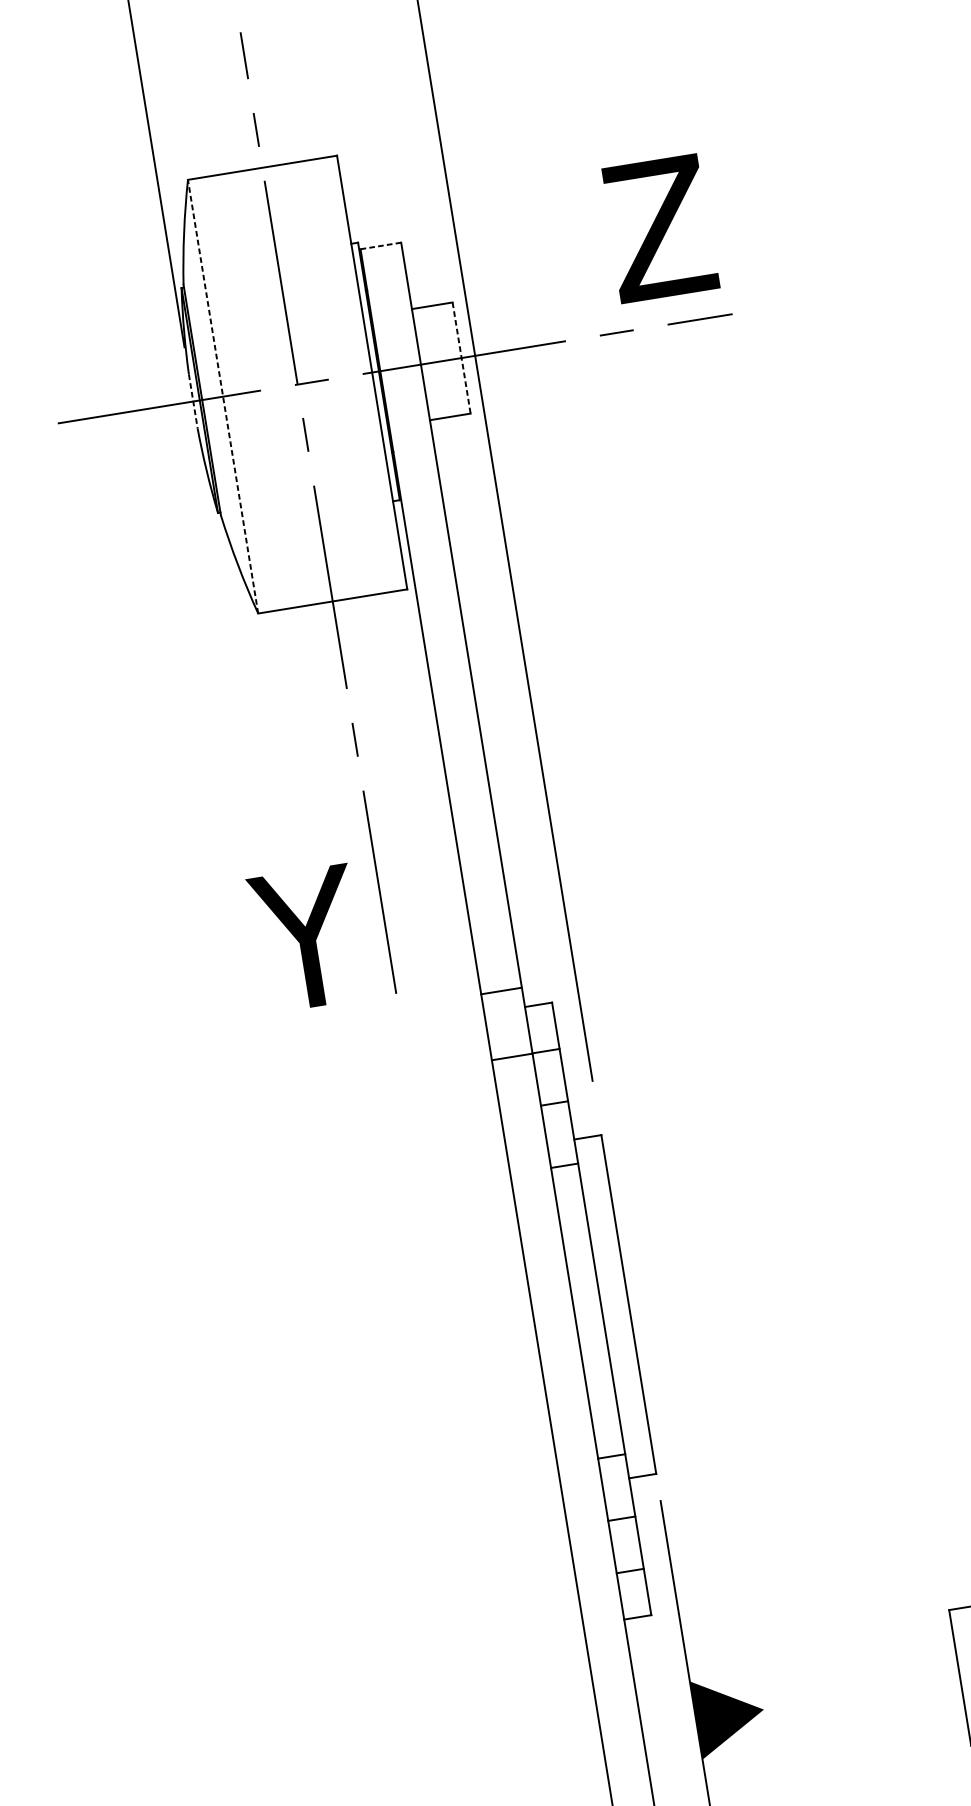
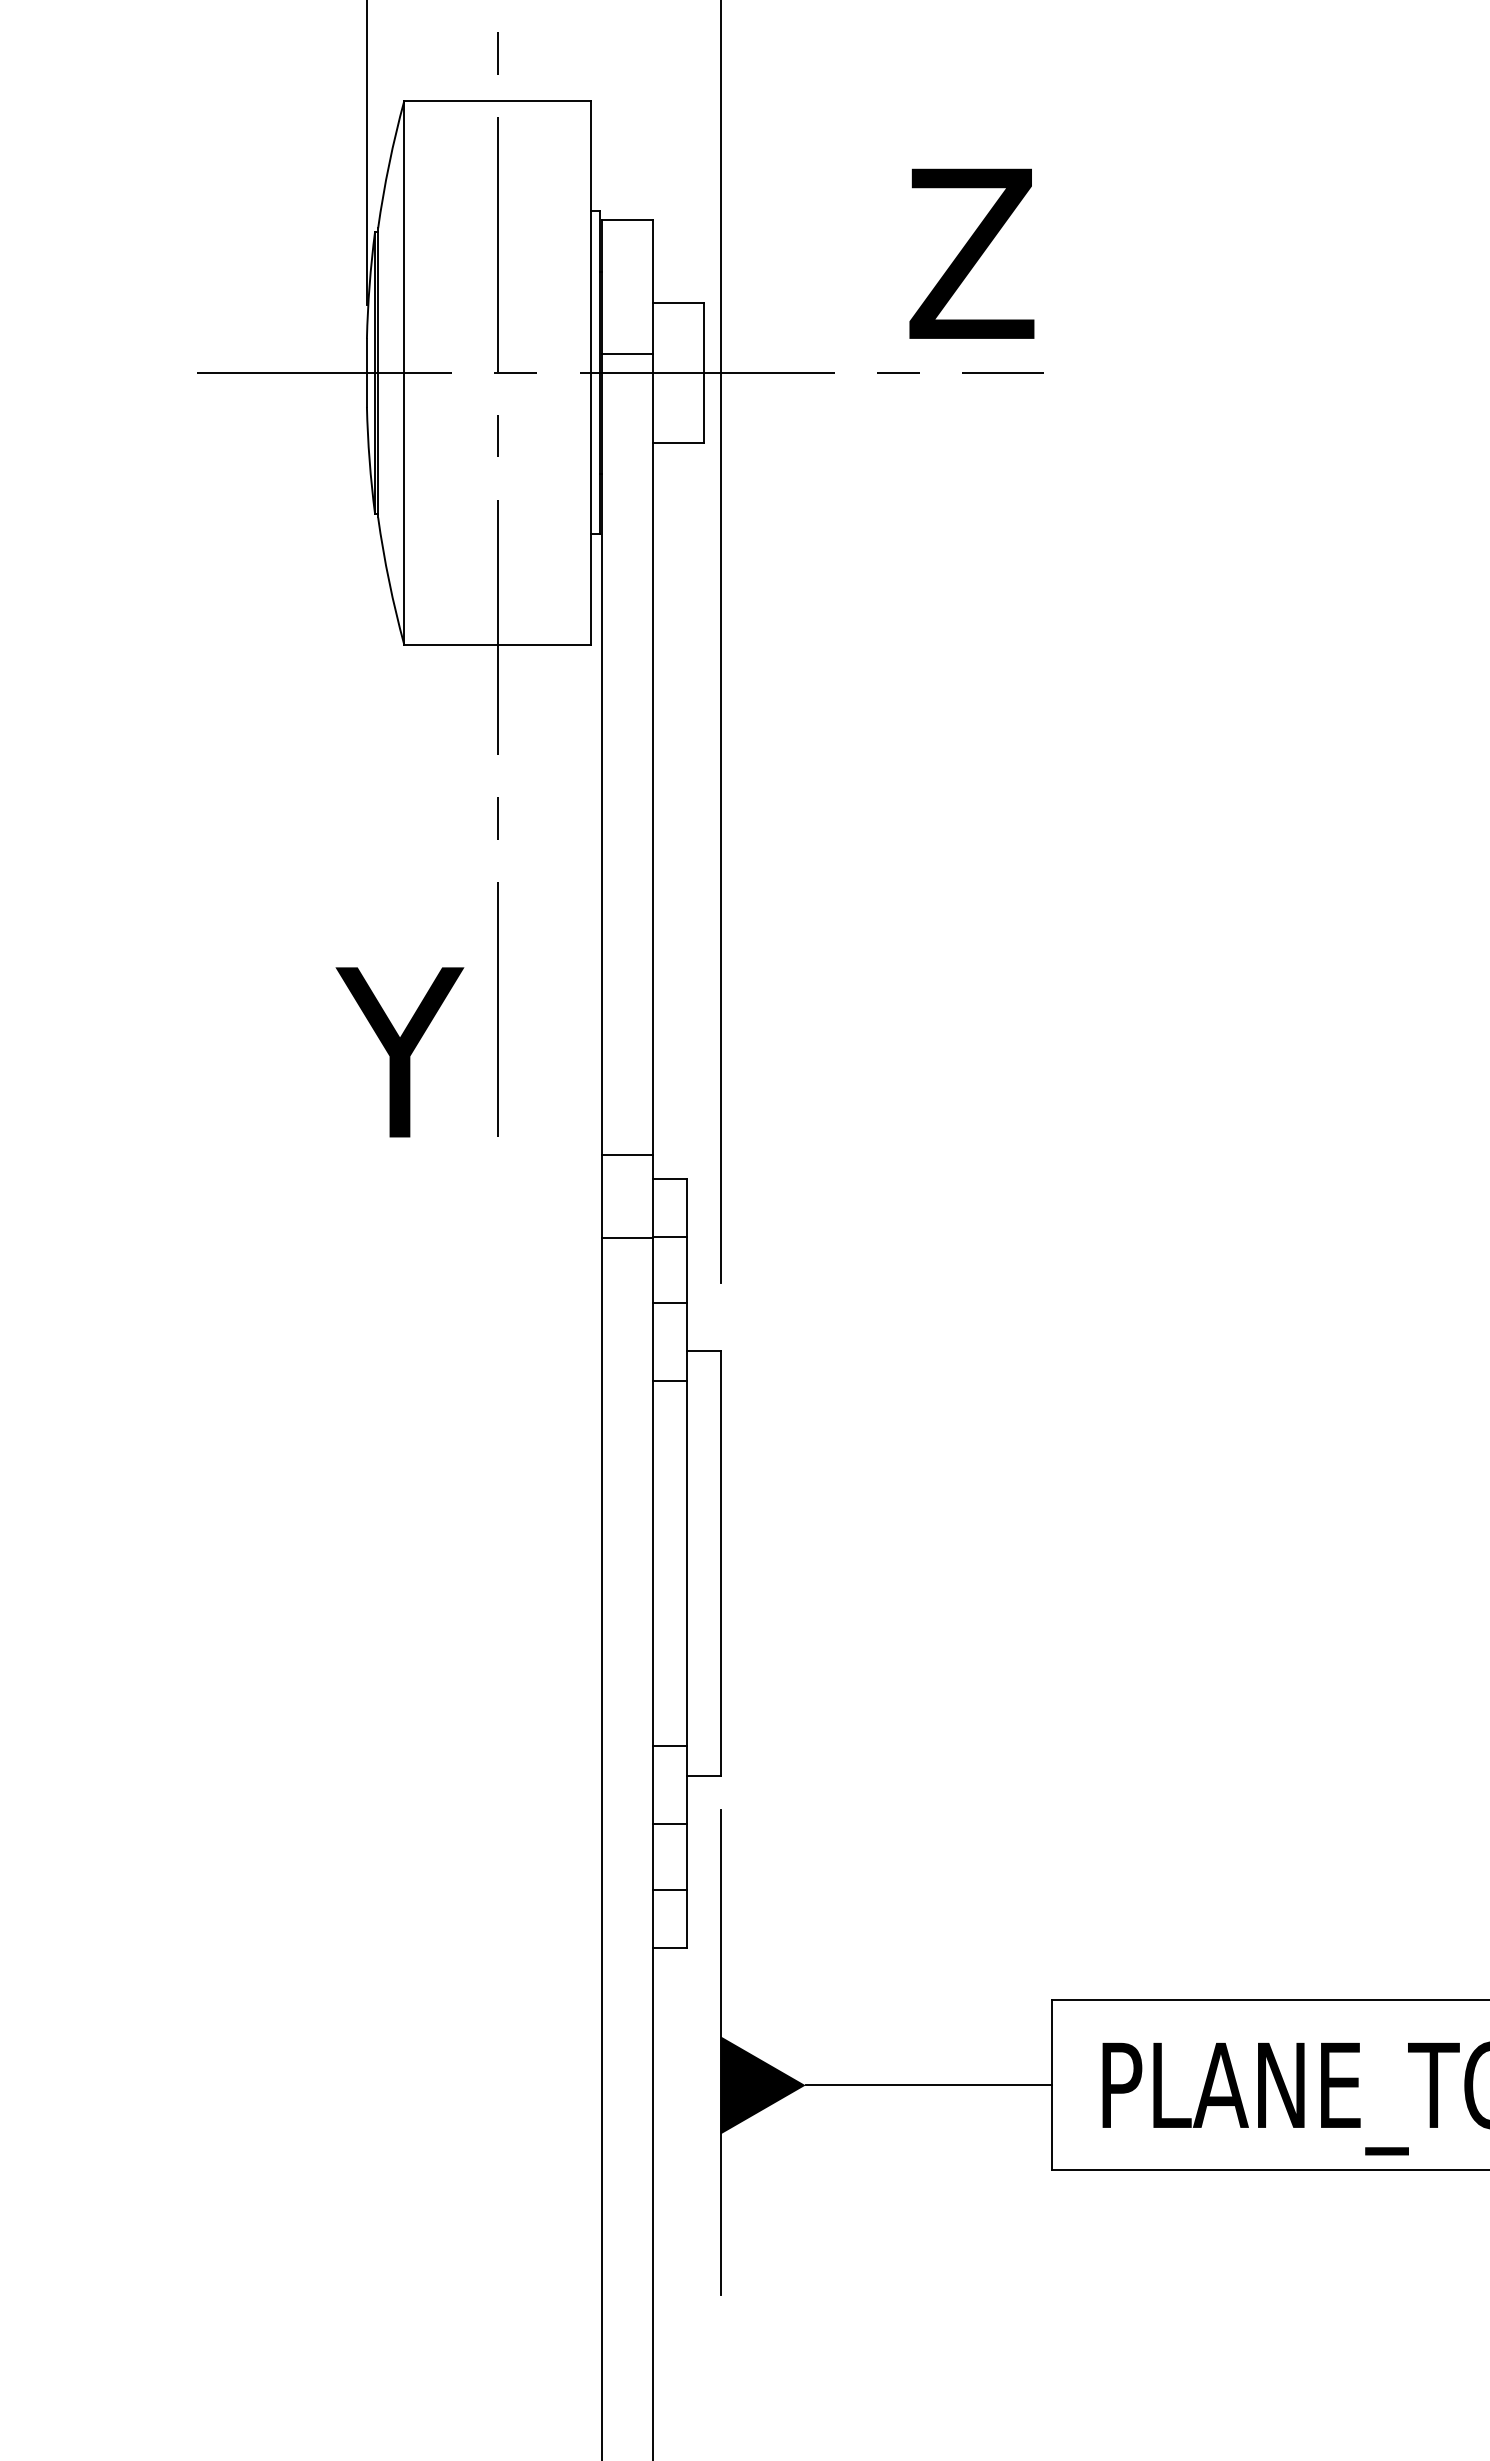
line: (381, 245) -> (627, 219), dashed -> solid
line: (397, 353) -> (626, 354), added
line: (461, 357) -> (703, 372), dashed -> solid
line: (223, 396) -> (404, 372), dashed -> solid
line: (193, 402) -> (366, 373), dashed -> solid
line: (861, 1693) -> (928, 2085), added

